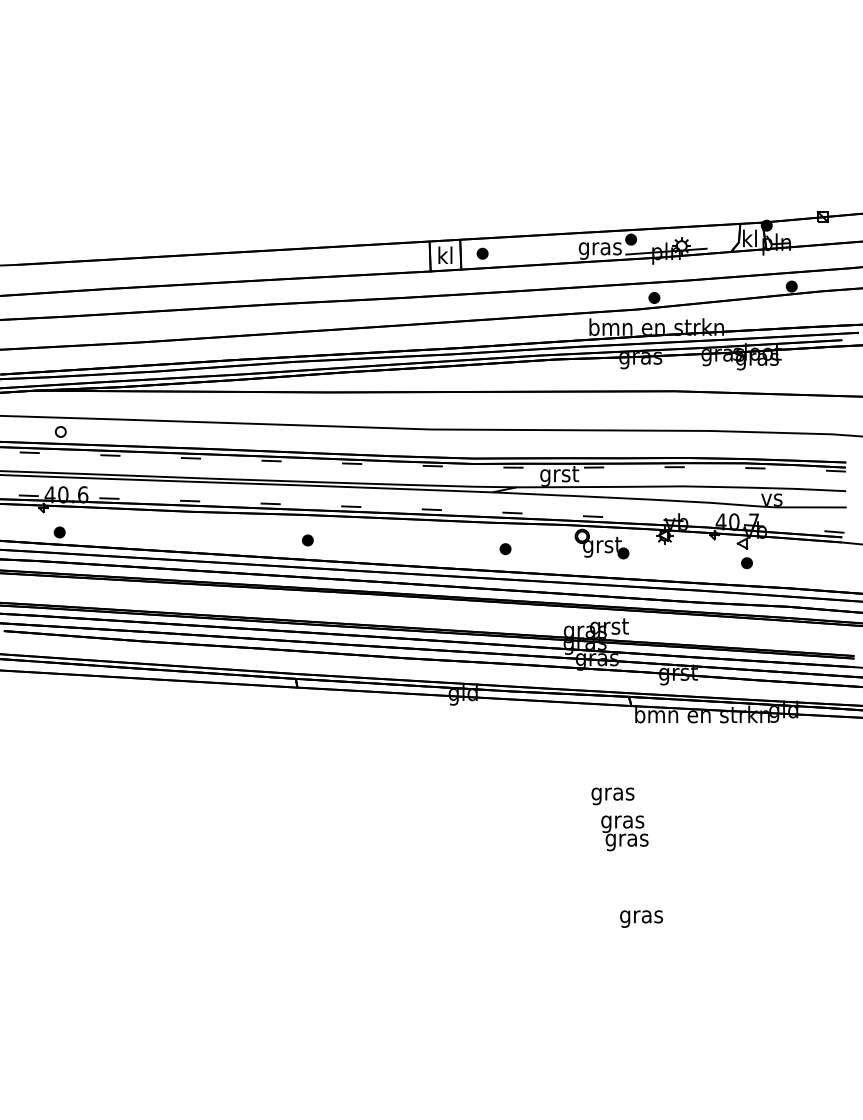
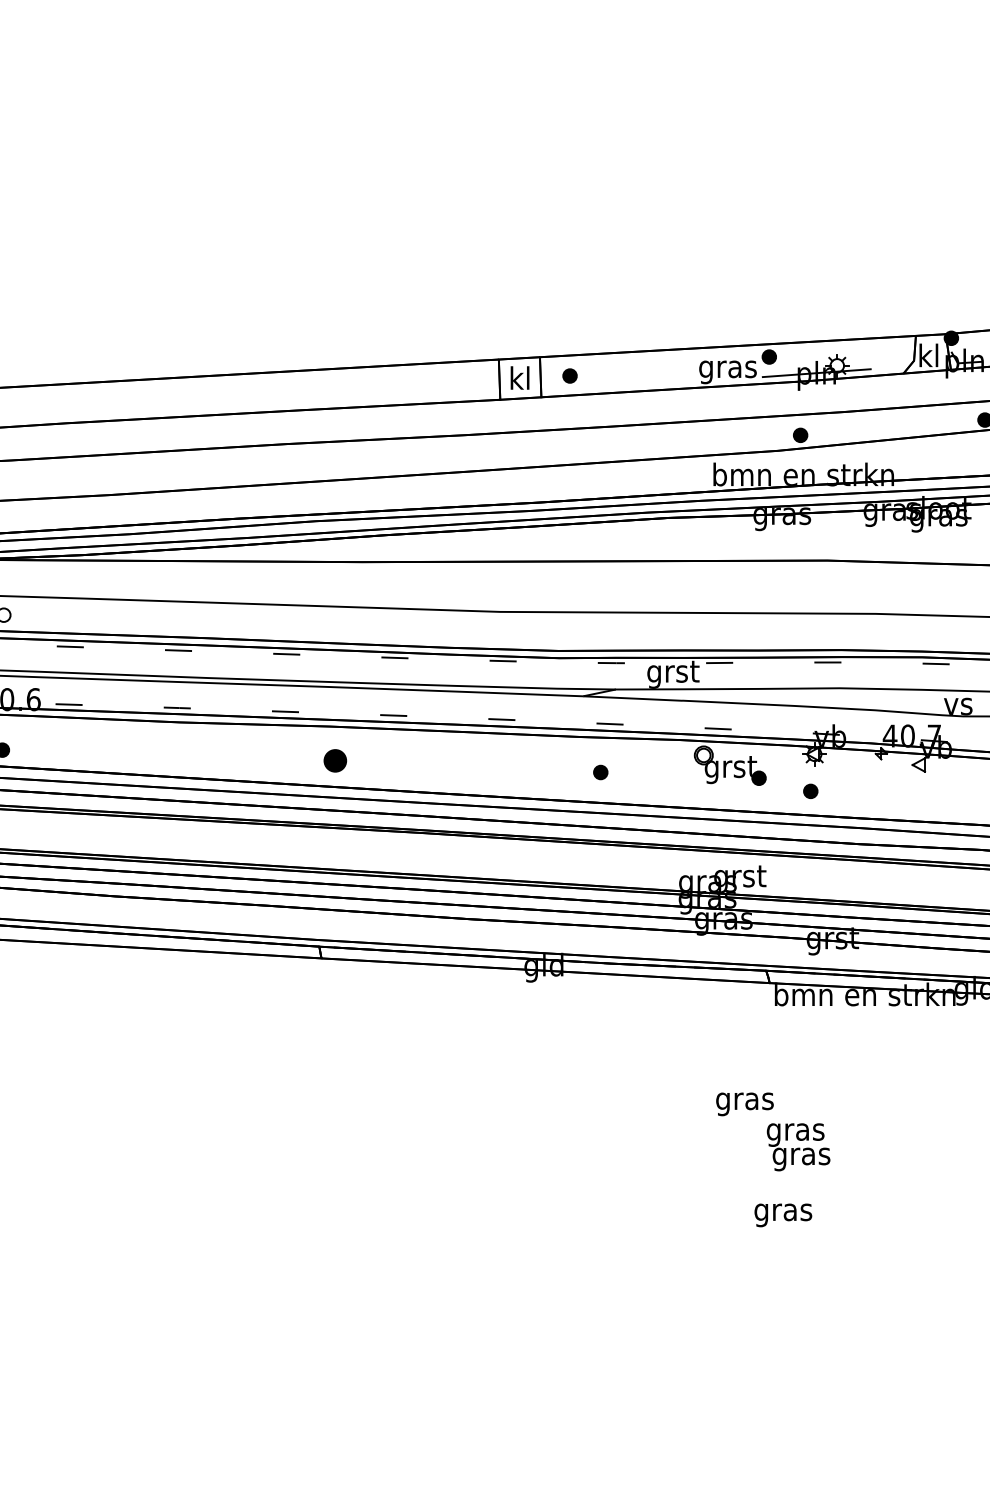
part: (307, 540) -> (334, 760), size x1.6
part: (746, 563) -> (810, 791), moved
text: (624, 833) -> (798, 1147), moved
text: (641, 918) -> (783, 1214), moved

